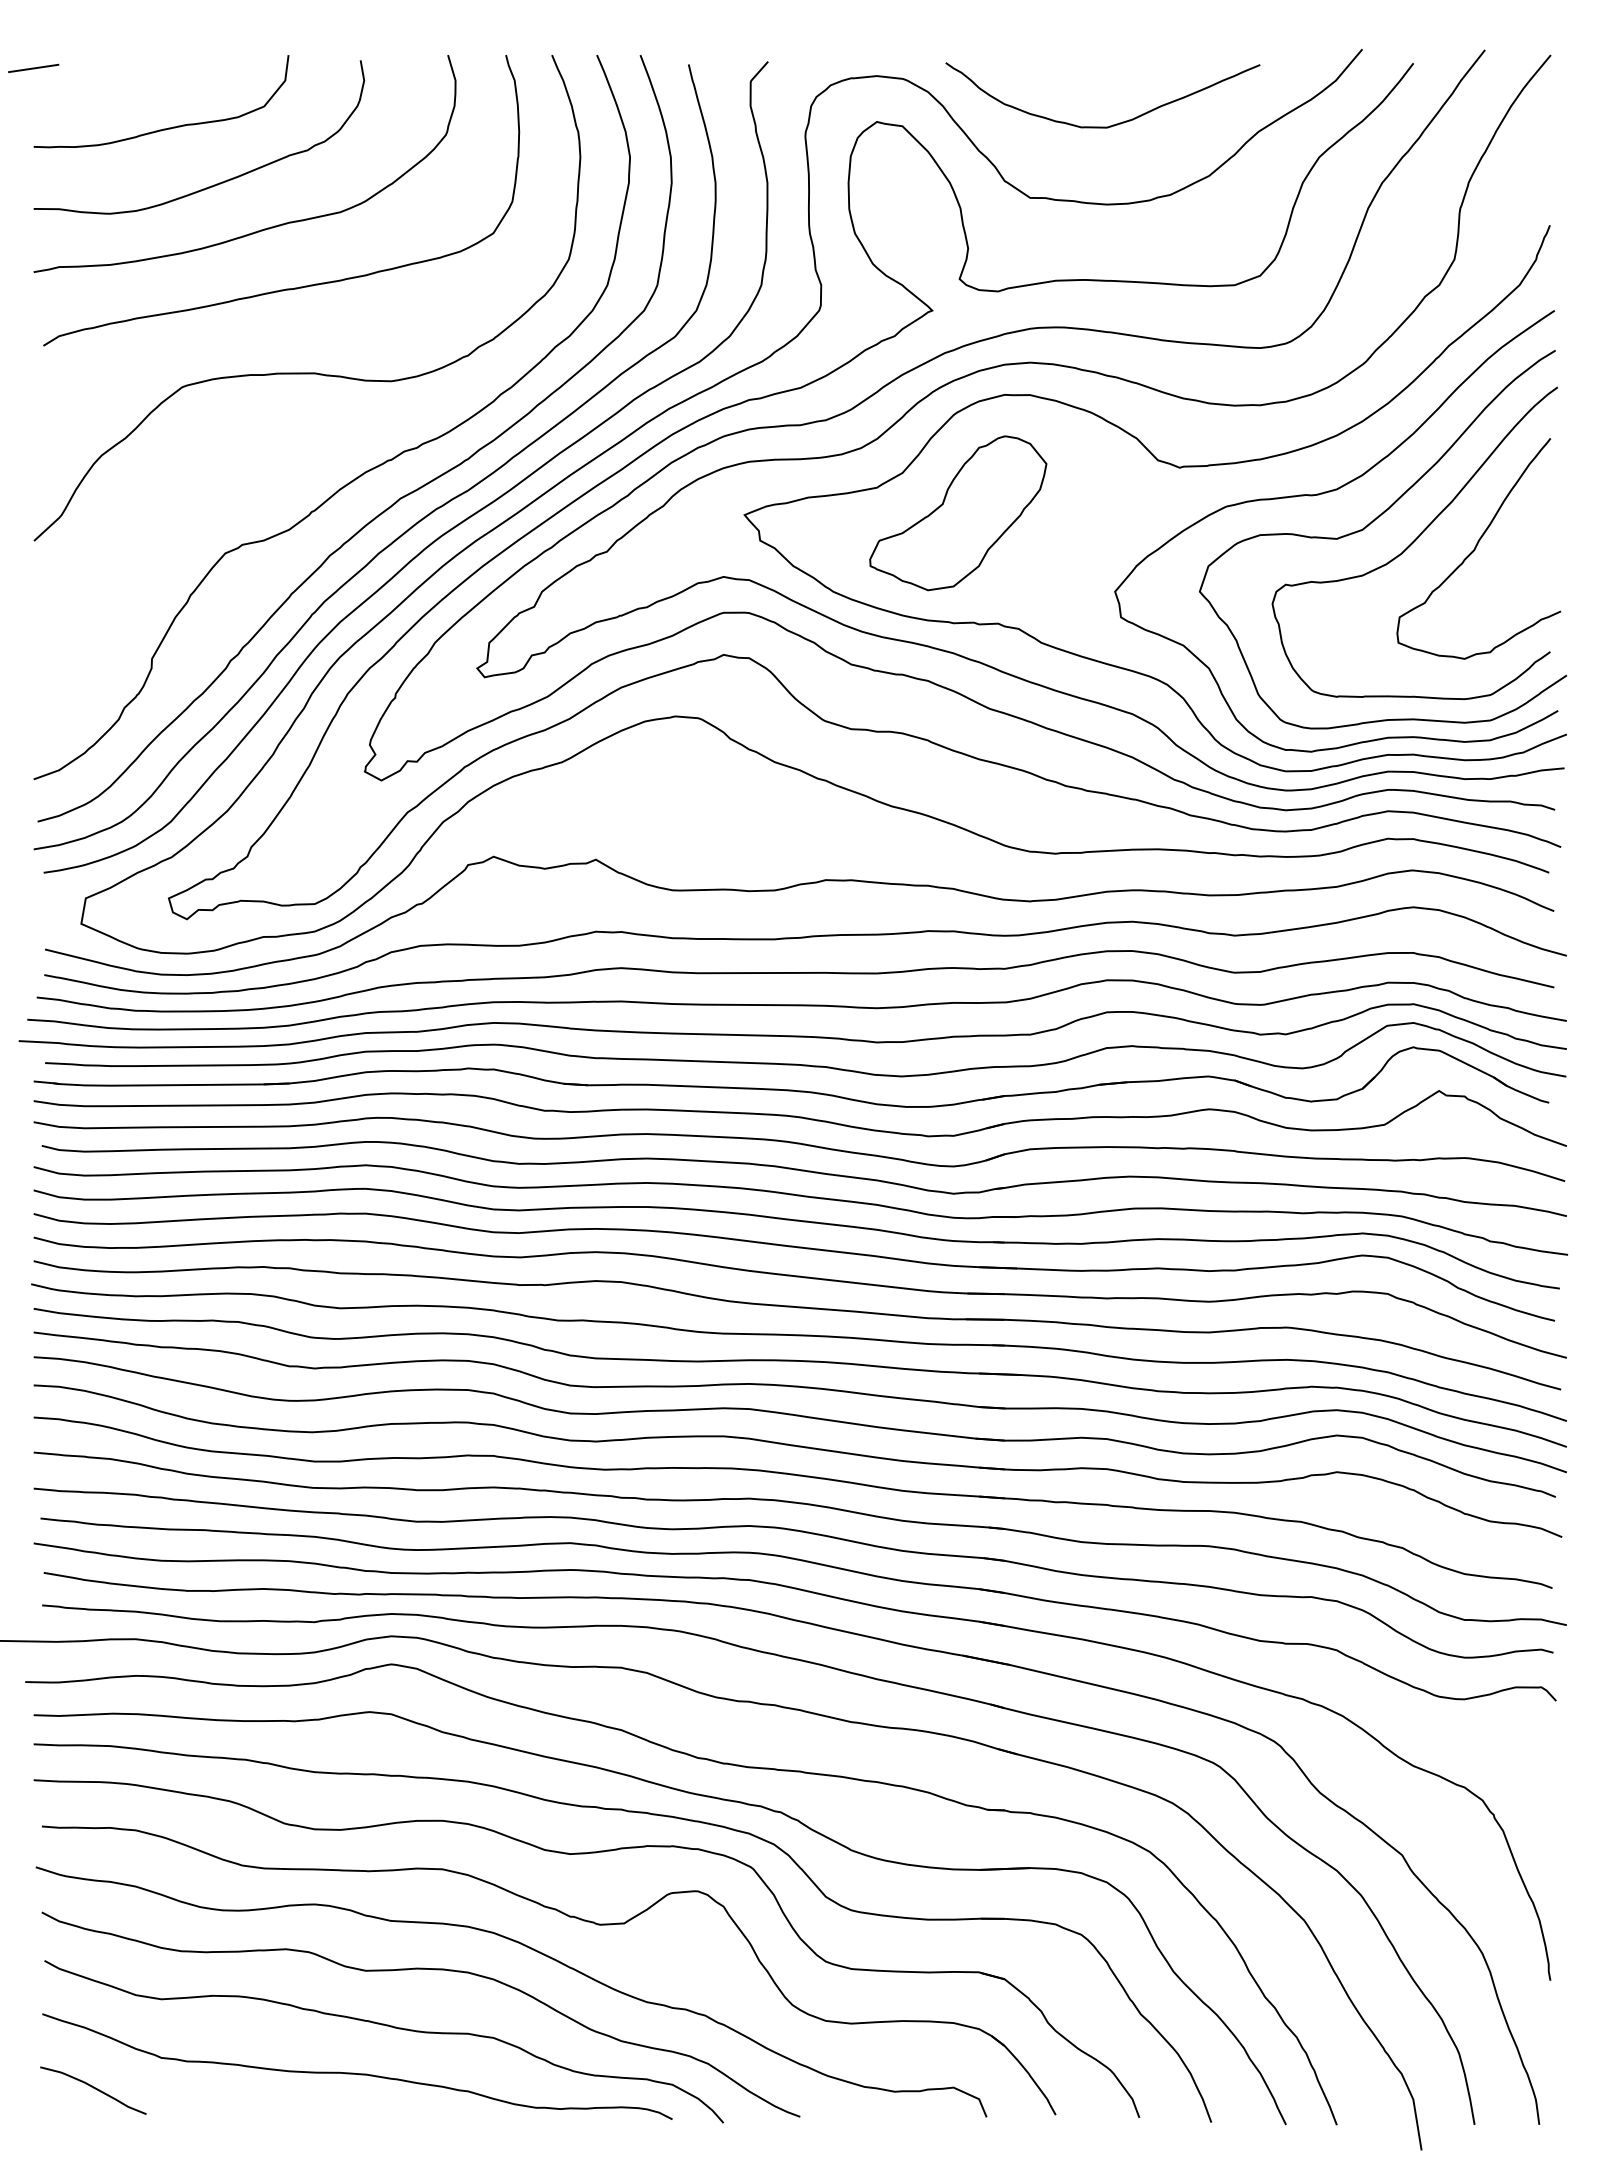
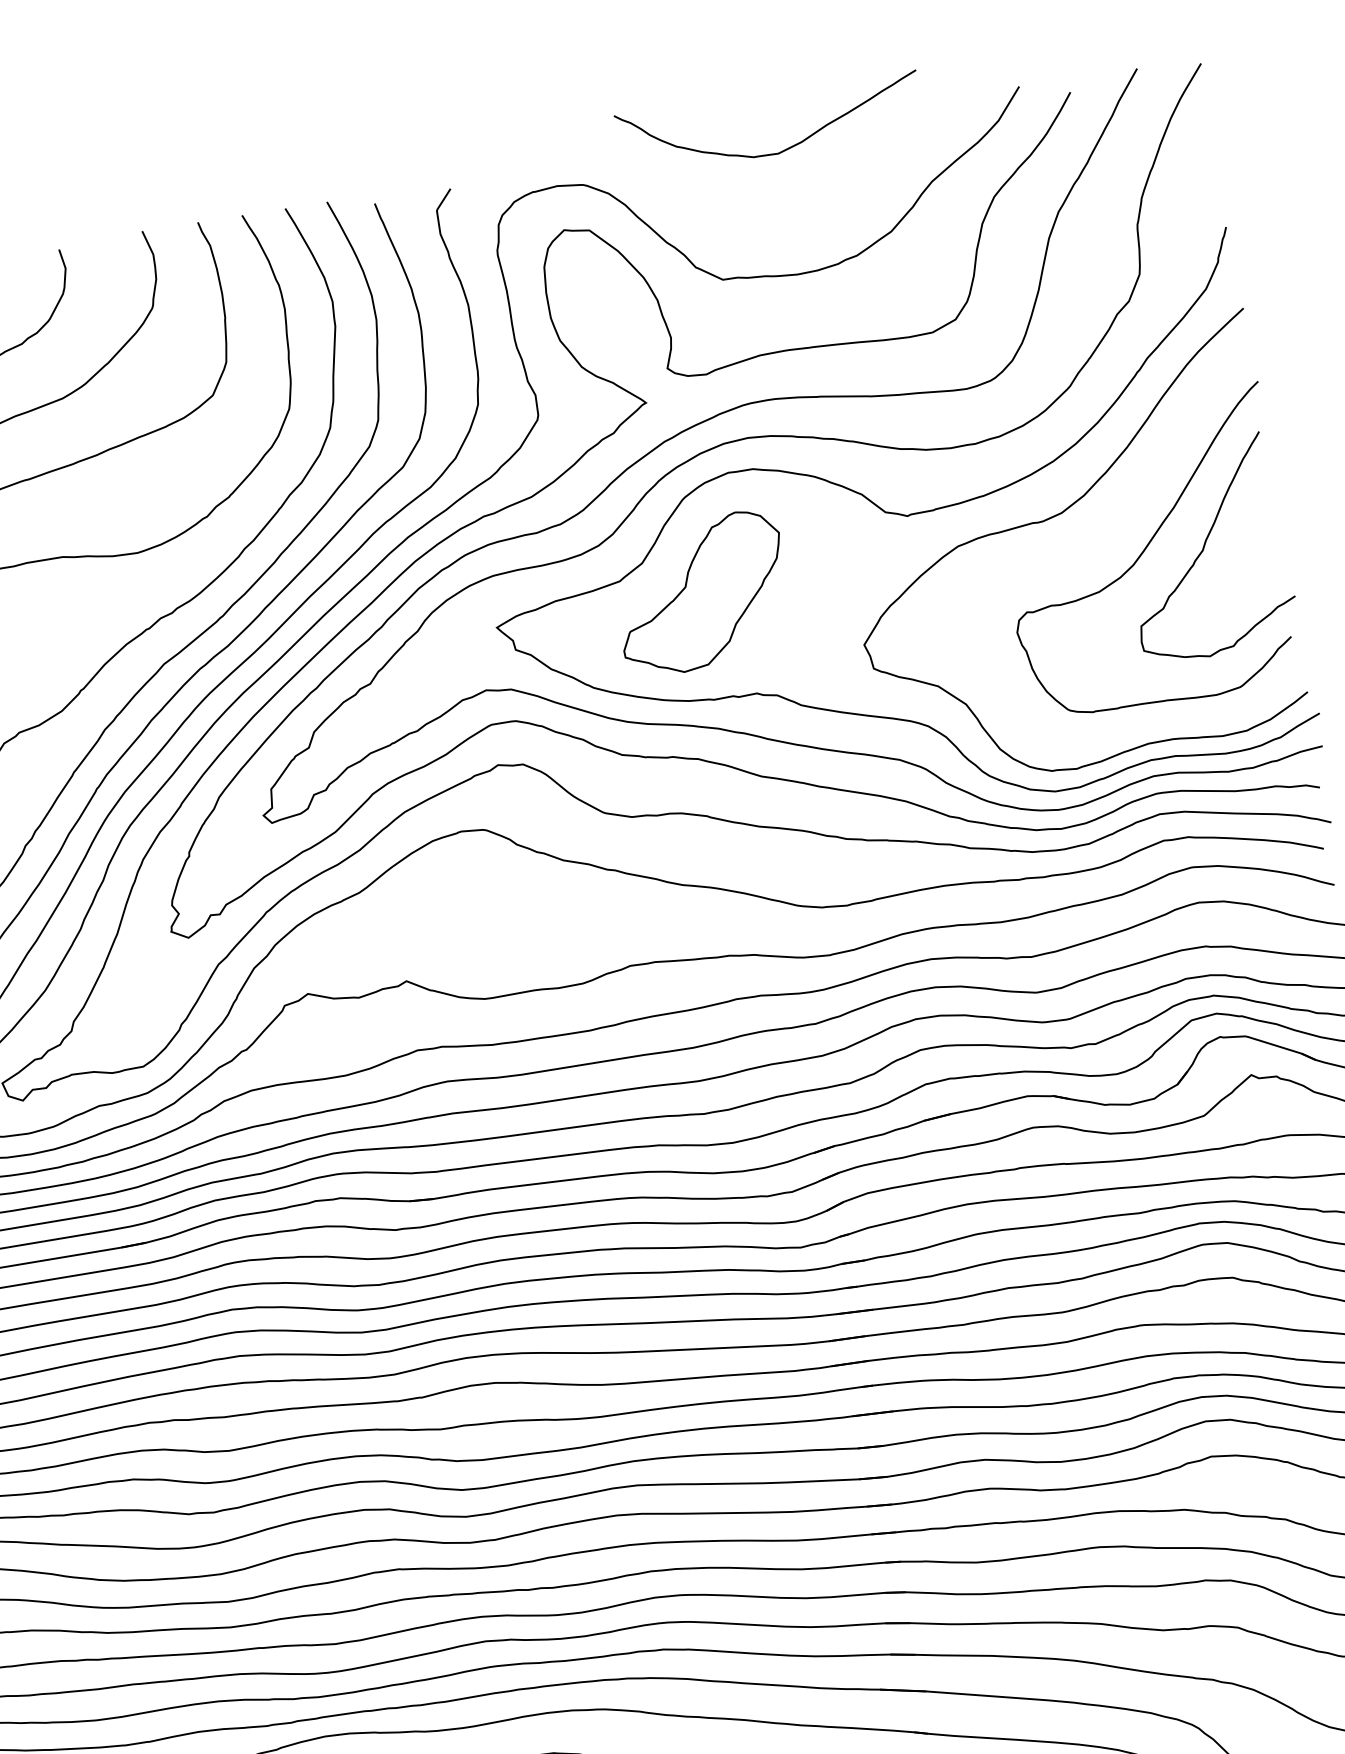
curve: (1109, 125) -> (780, 151), moved
curve: (1373, 522) -> (1101, 539), removed

